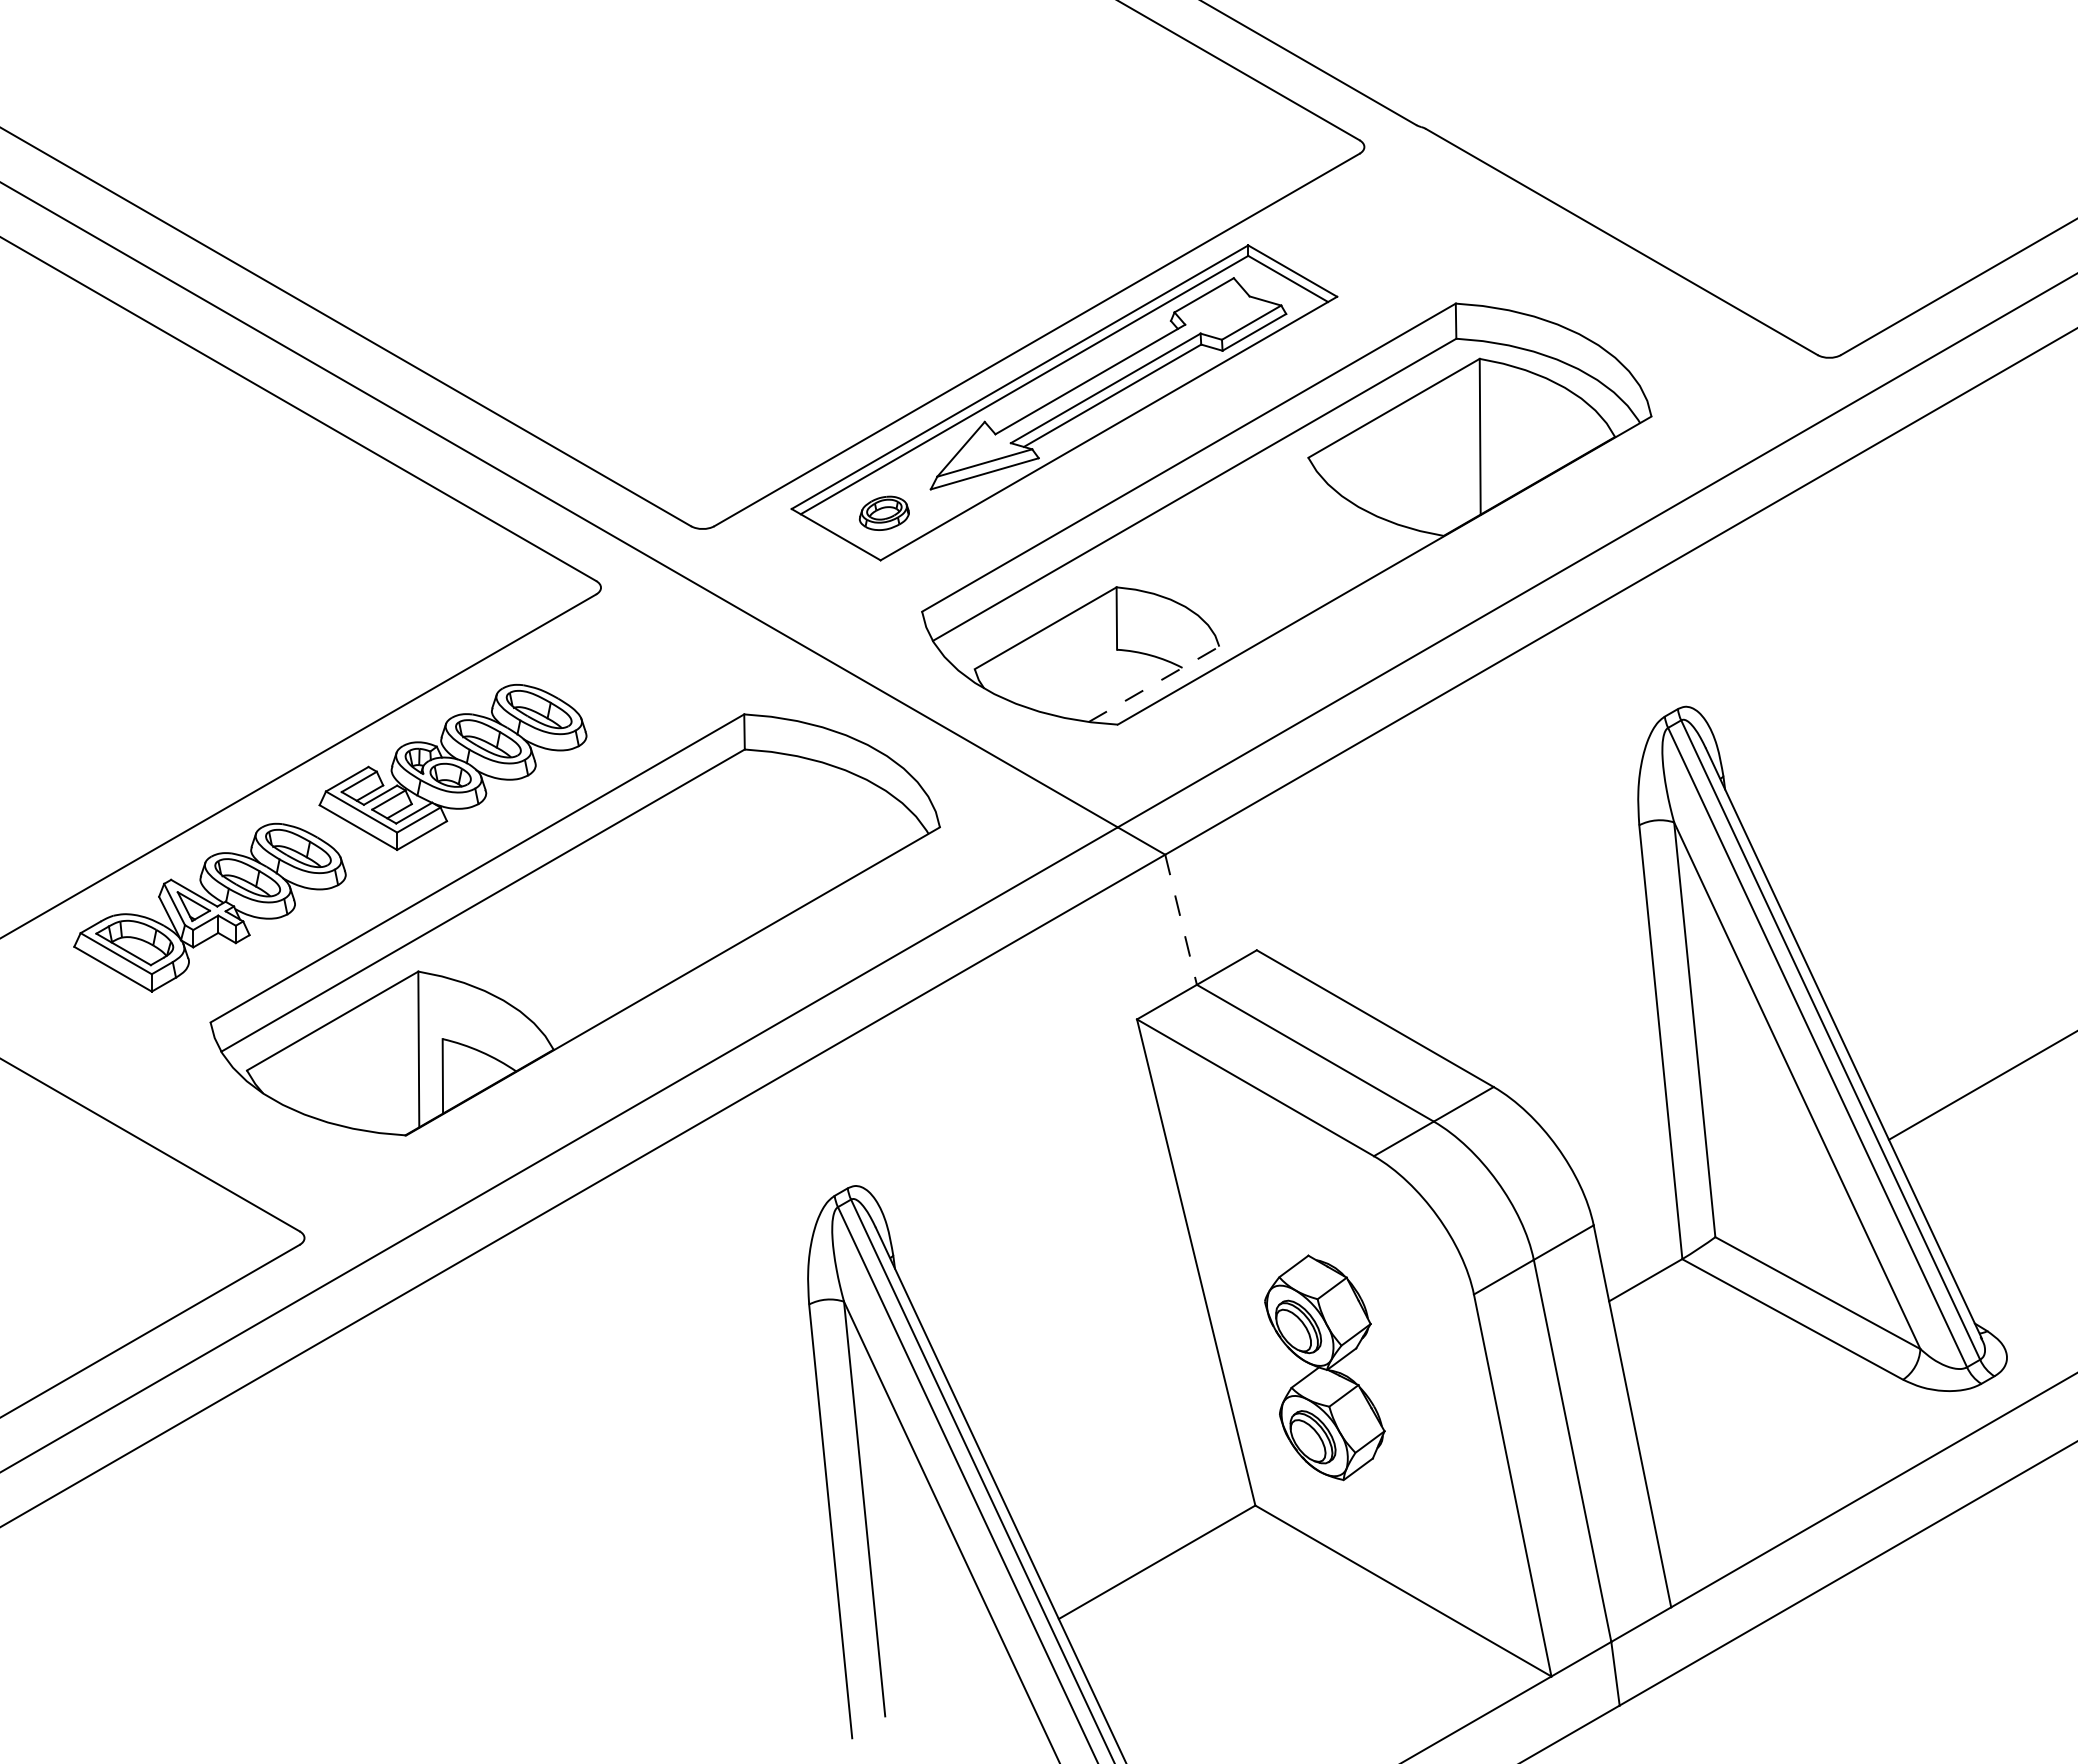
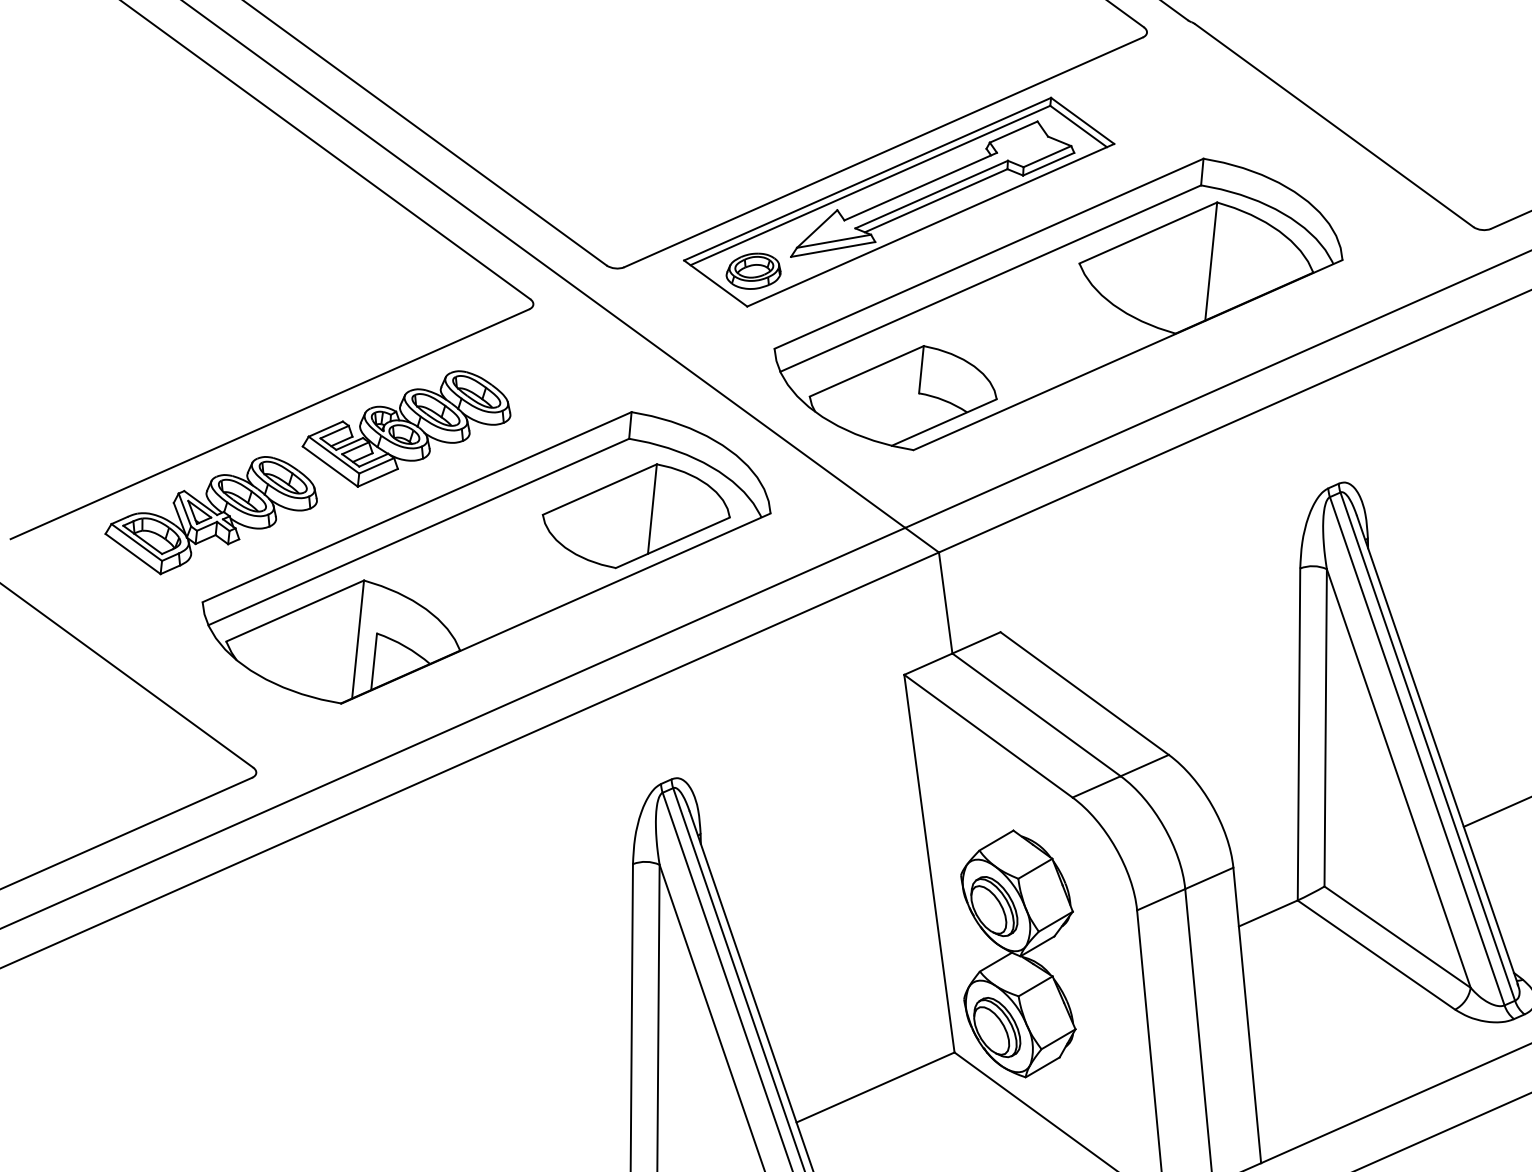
part: (884, 513) -> (754, 271), size x1.43
line: (1154, 684) -> (944, 422), dashed -> solid
part: (764, 849) -> (635, 516), added
line: (1181, 919) -> (946, 602), dashed -> solid
part: (1324, 1367) -> (1018, 953), size x1.43

